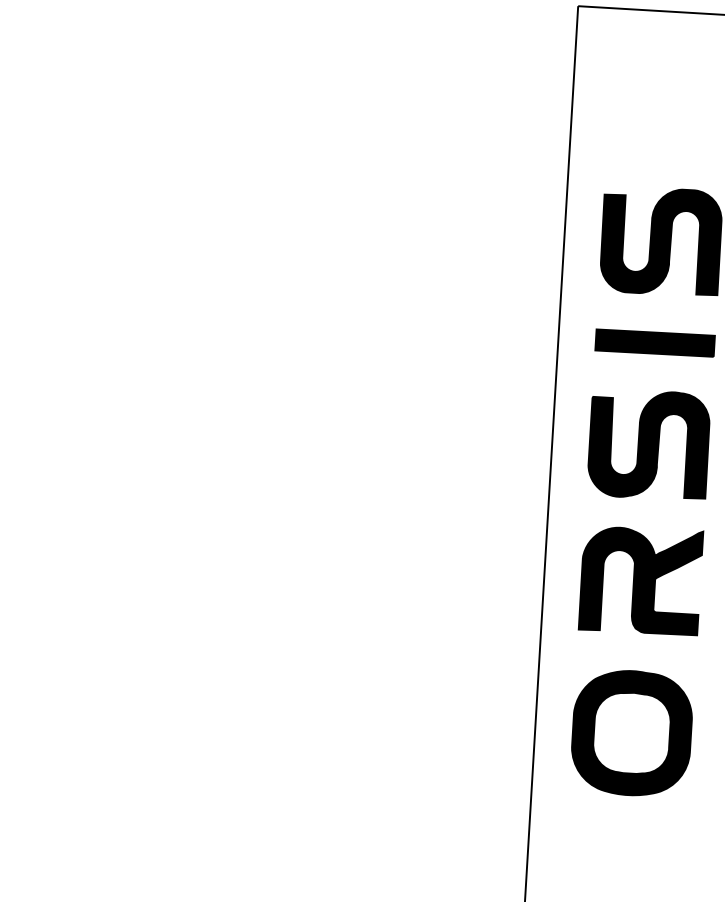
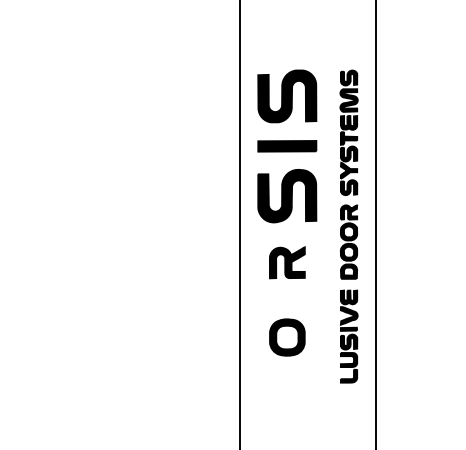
part: (641, 580) -> (287, 262), size x0.6
part: (632, 733) -> (287, 337), size x0.6

